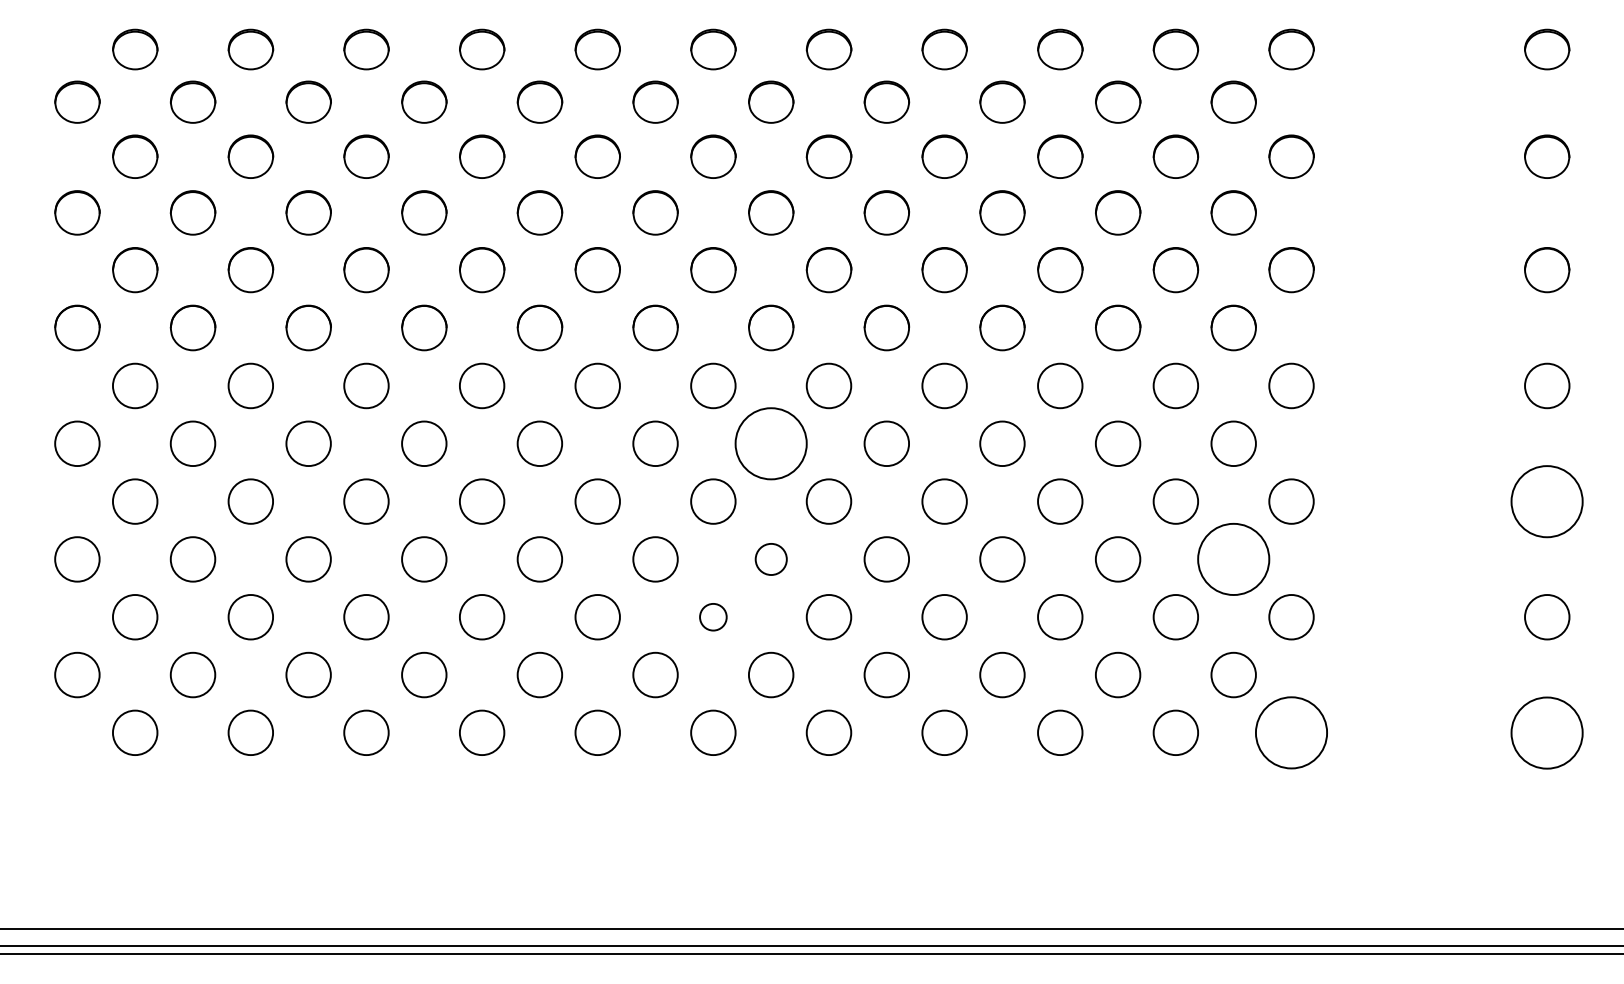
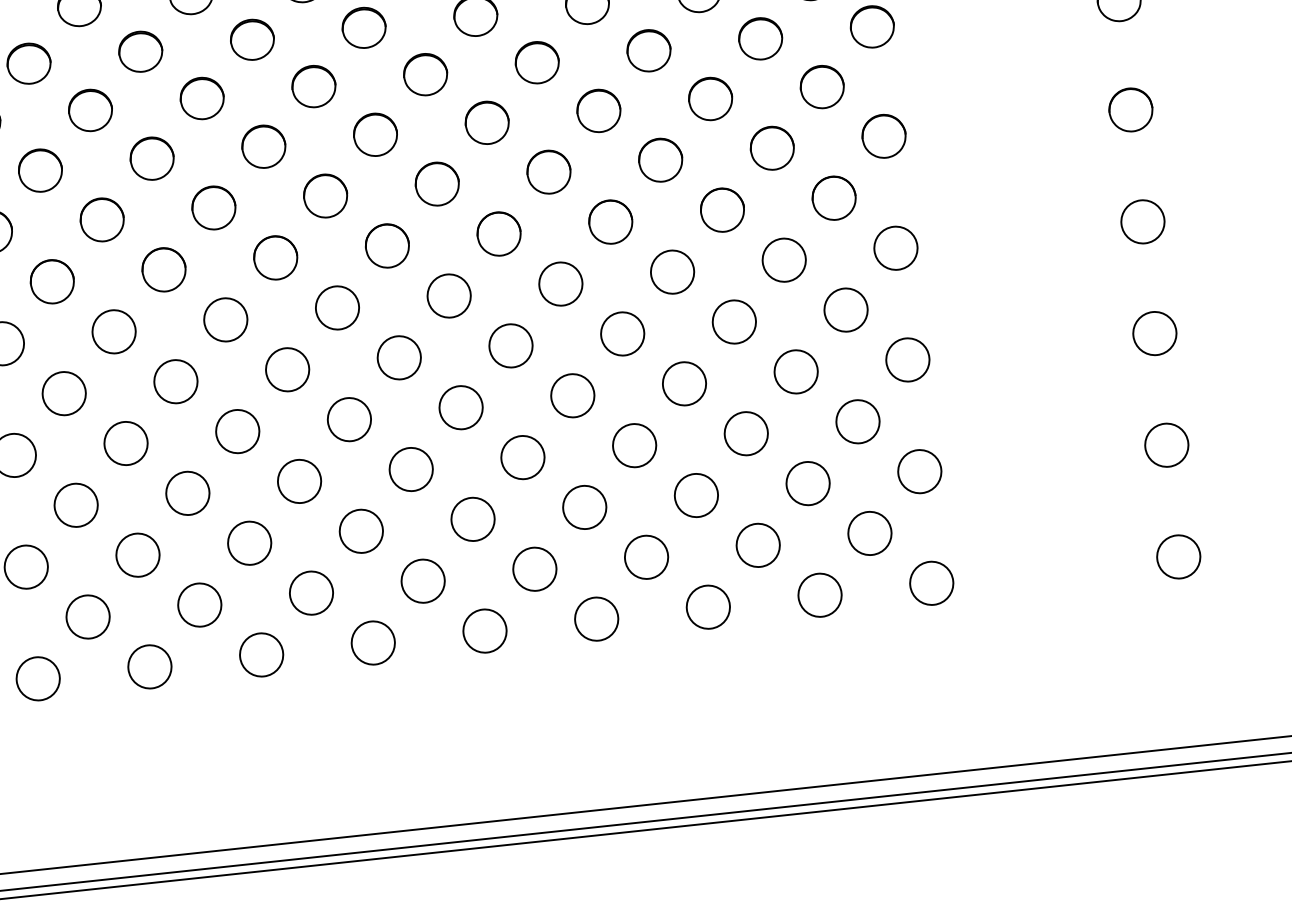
circle: (770, 443) -> (398, 357), size x0.62
circle: (1547, 501) -> (1155, 333), size x0.62
circle: (771, 559) -> (411, 469), size x1.43
circle: (1233, 559) -> (857, 421), size x0.62
circle: (713, 617) -> (361, 531), size x1.67
circle: (1291, 732) -> (931, 582), size x0.62
circle: (1547, 732) -> (1178, 556), size x0.62

